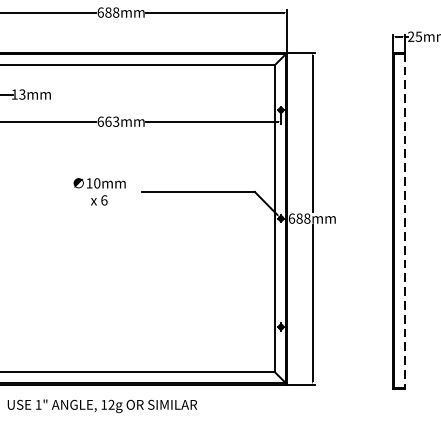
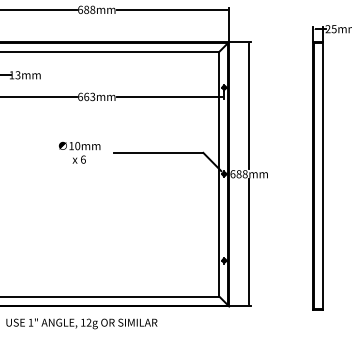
line: (405, 221) -> (323, 176), dashed -> solid

